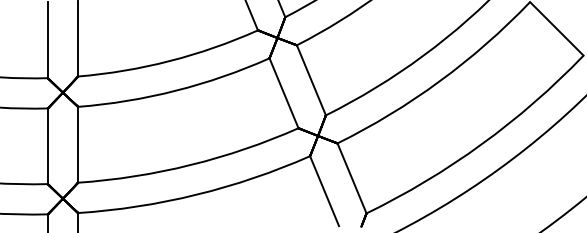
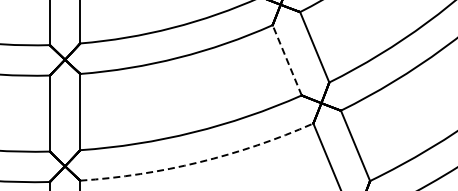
line: (284, 93) -> (287, 60), solid -> dashed
arc: (196, 194) -> (199, 162), solid -> dashed

